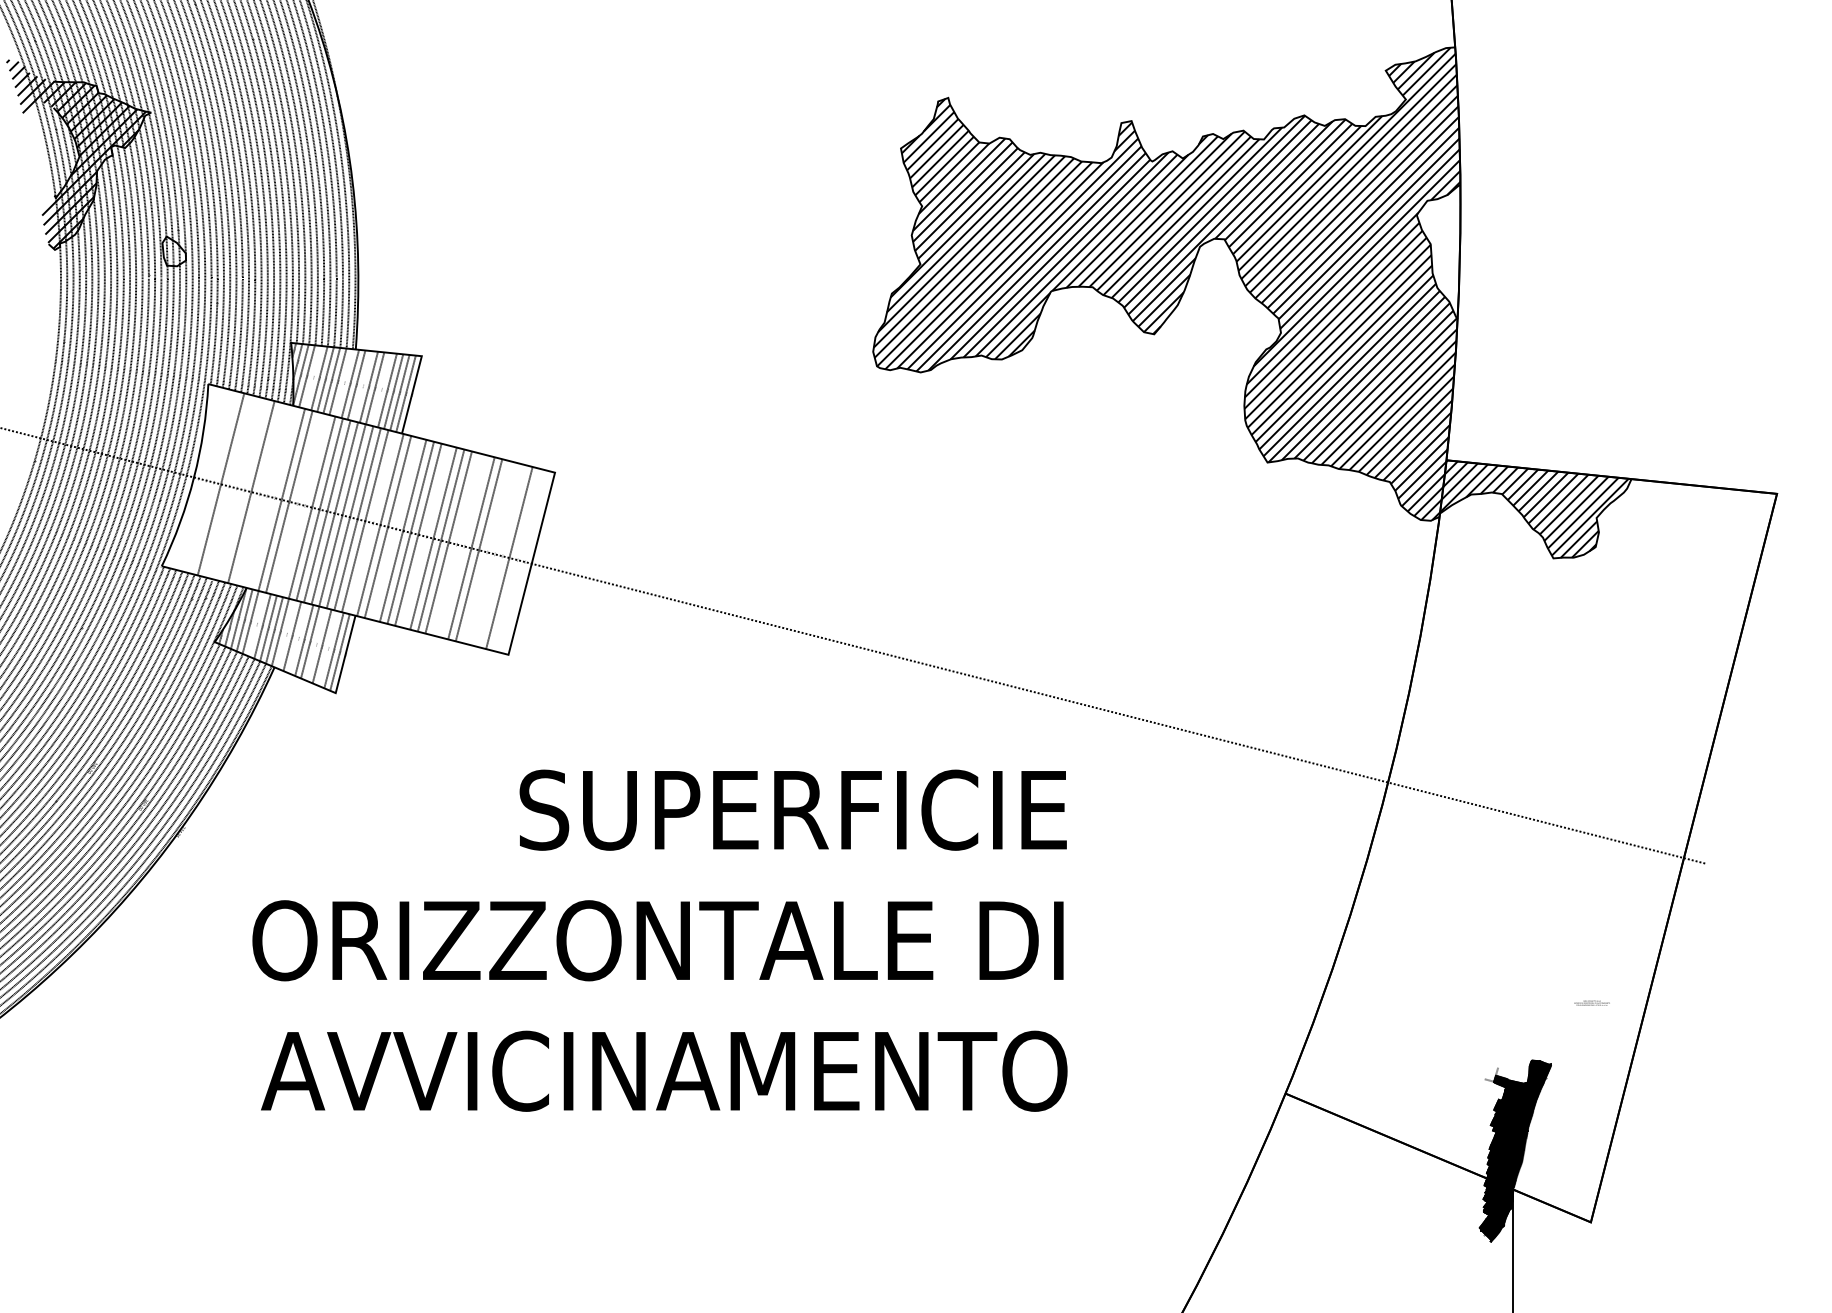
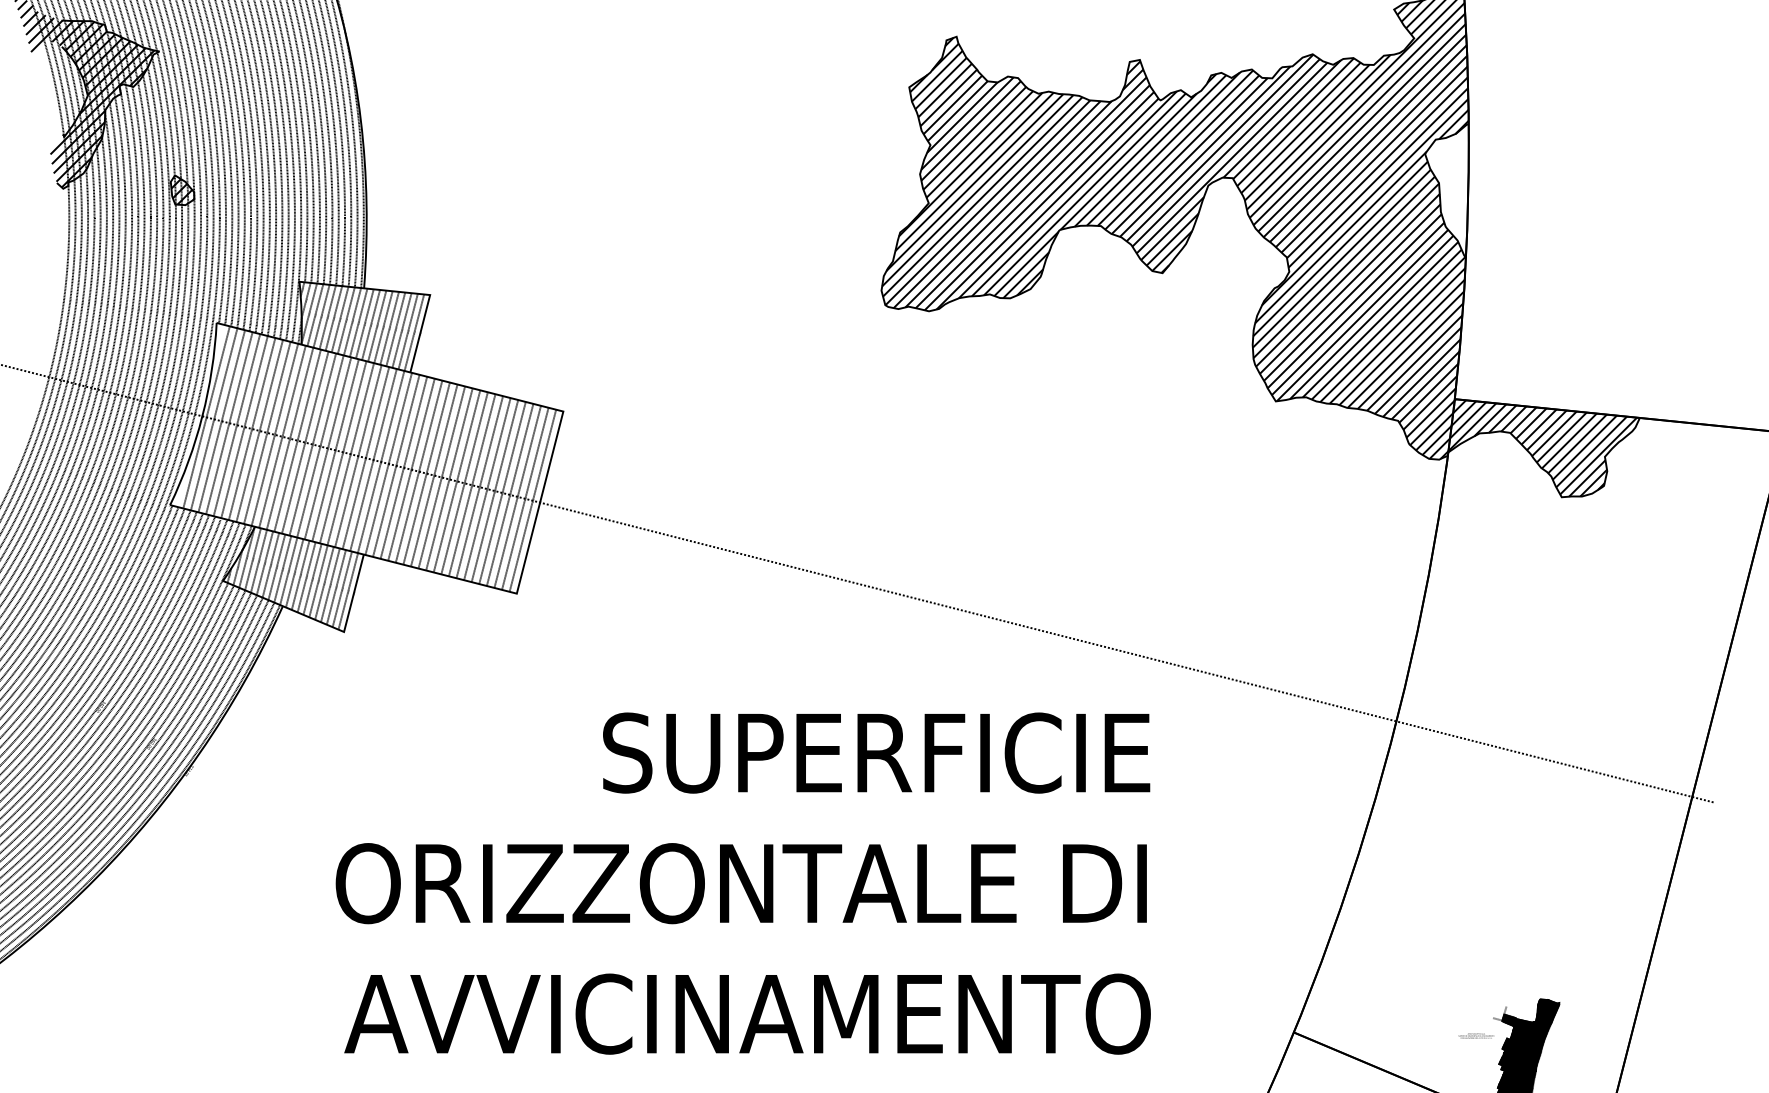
hatch: (174, 252) -> (182, 191), added
line: (313, 377) -> (321, 316), added
line: (343, 382) -> (351, 321), added
line: (362, 386) -> (370, 325), added
line: (380, 389) -> (388, 328), added
line: (198, 478) -> (206, 417), added
line: (205, 480) -> (213, 419), added
line: (213, 482) -> (221, 421), added
line: (228, 486) -> (236, 425), added
line: (235, 488) -> (243, 427), added
line: (243, 490) -> (251, 429), added
line: (258, 494) -> (266, 433), added
line: (266, 495) -> (274, 434), added
line: (273, 497) -> (281, 436), added
line: (296, 503) -> (304, 442), added
line: (304, 505) -> (312, 444), added
line: (372, 523) -> (380, 462), added
line: (395, 528) -> (403, 467), added
line: (425, 536) -> (433, 475), added
line: (456, 544) -> (464, 483), added
line: (463, 546) -> (471, 485), added
line: (486, 552) -> (494, 491), added
line: (493, 554) -> (501, 493), added
line: (501, 556) -> (509, 495), added
line: (516, 559) -> (524, 498), added
line: (524, 561) -> (532, 500), added
line: (256, 624) -> (264, 563), added
line: (286, 634) -> (294, 573), added
line: (298, 638) -> (306, 577), added
line: (315, 644) -> (323, 583), added
line: (327, 648) -> (335, 587), added
text: (659, 940) -> (742, 883), moved
text: (1591, 1002) -> (1475, 1035), moved

